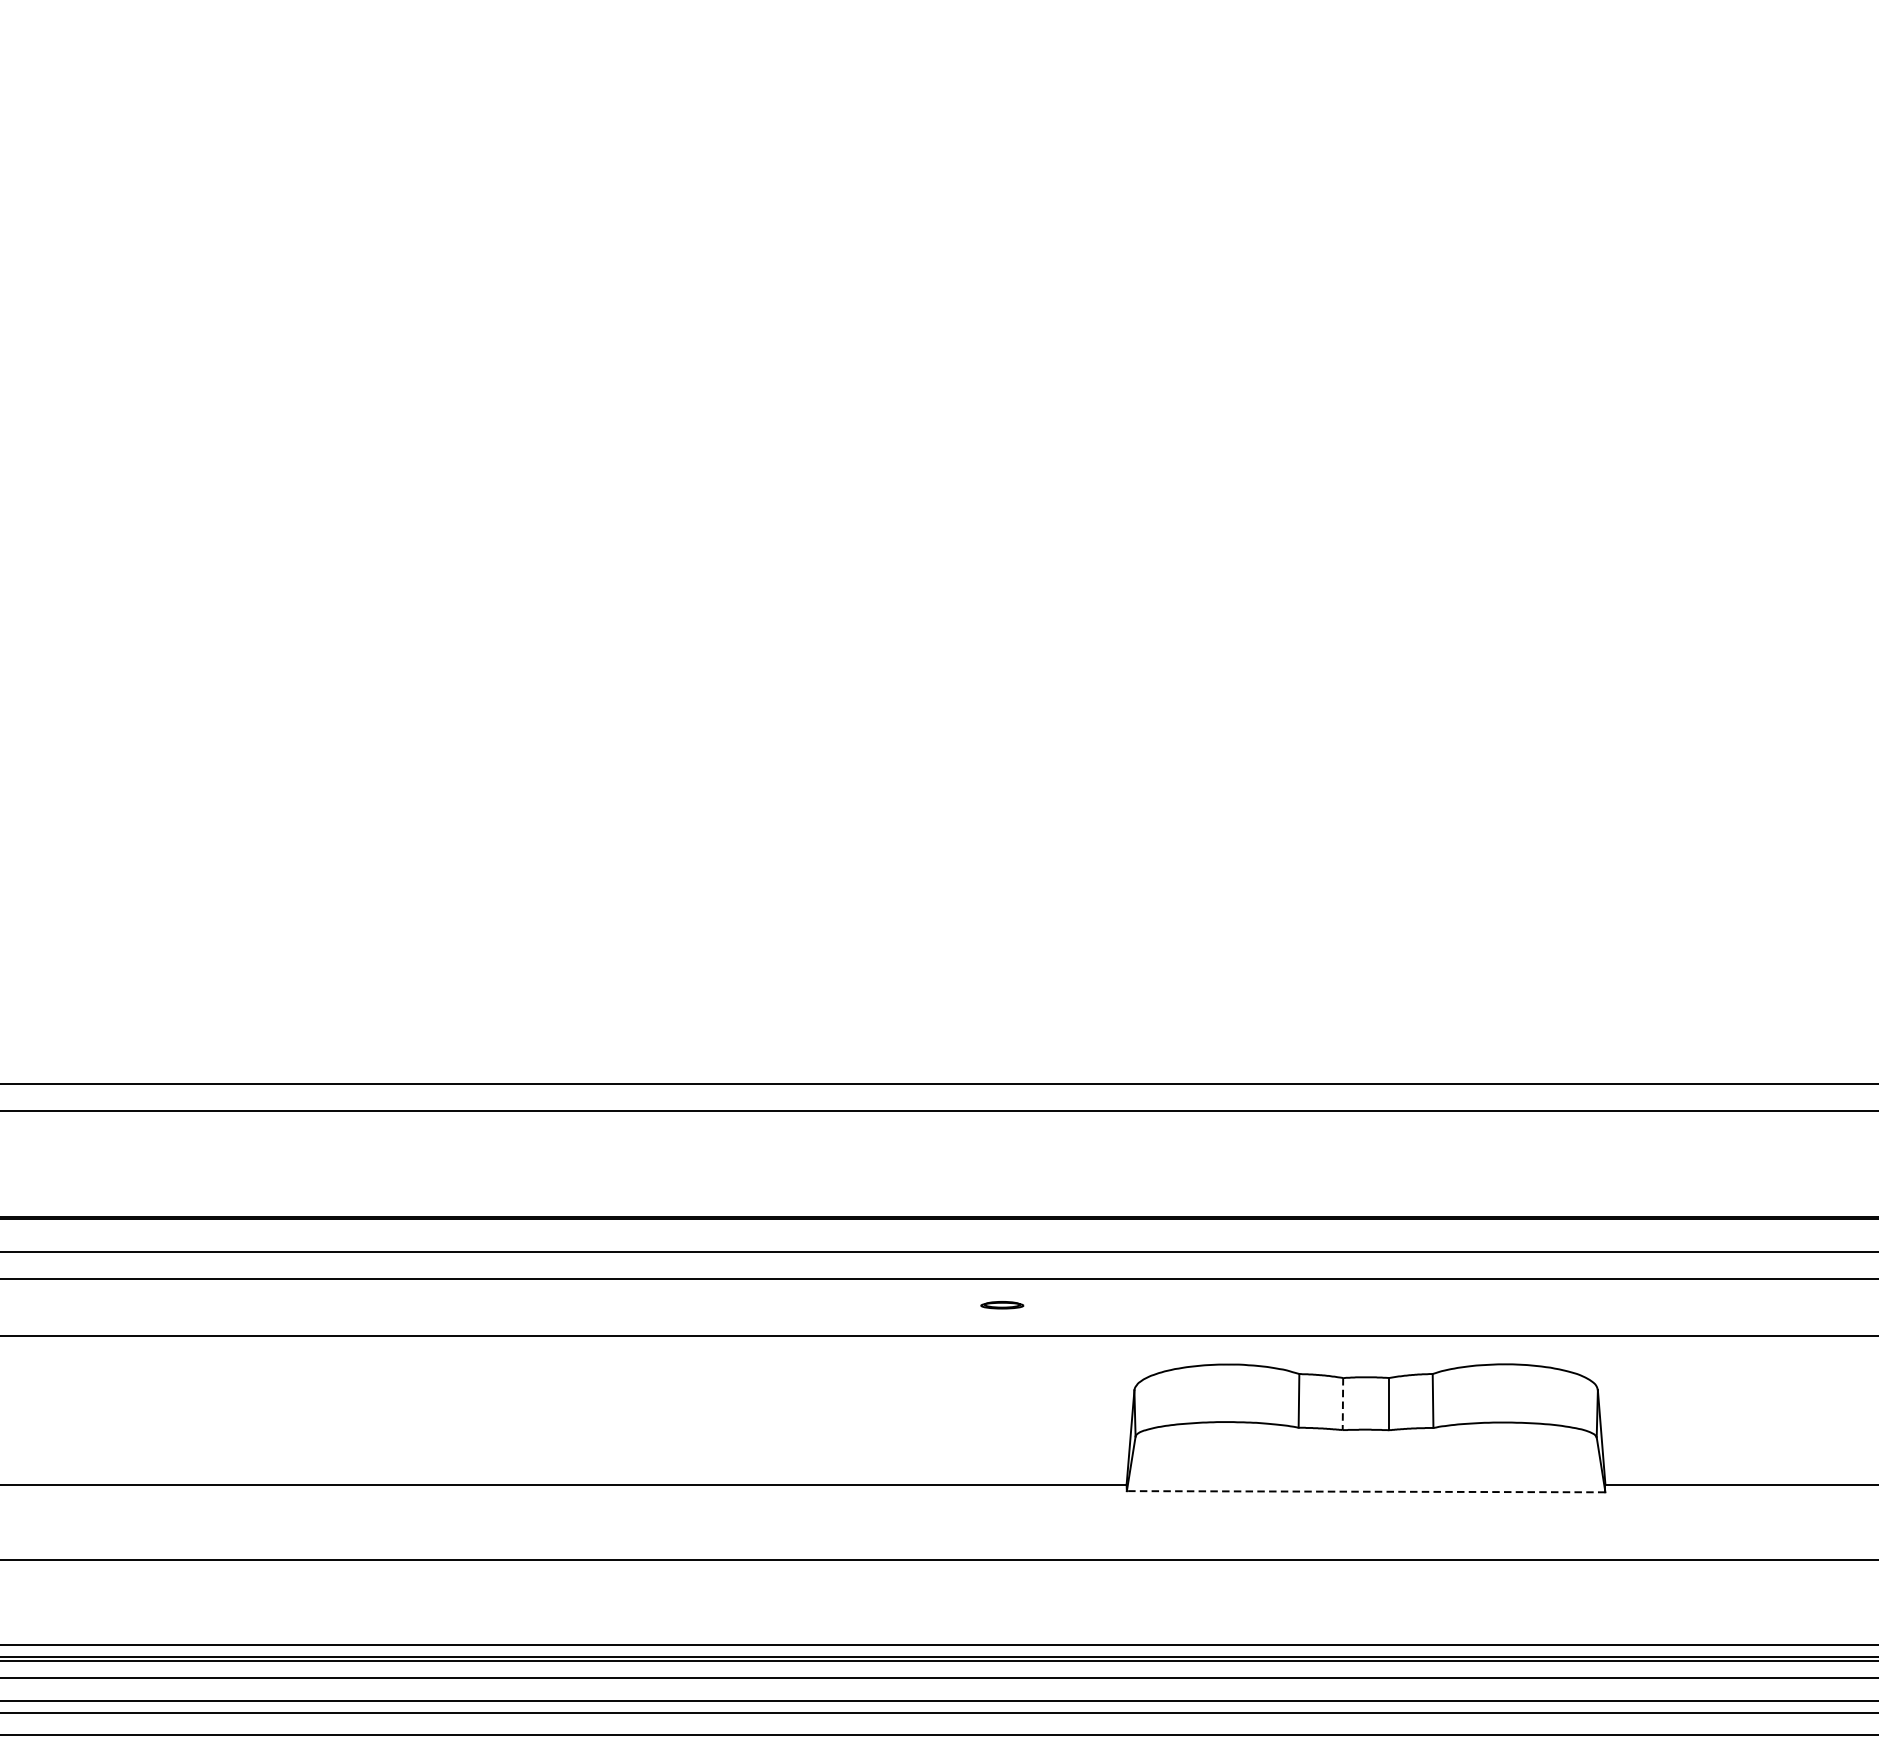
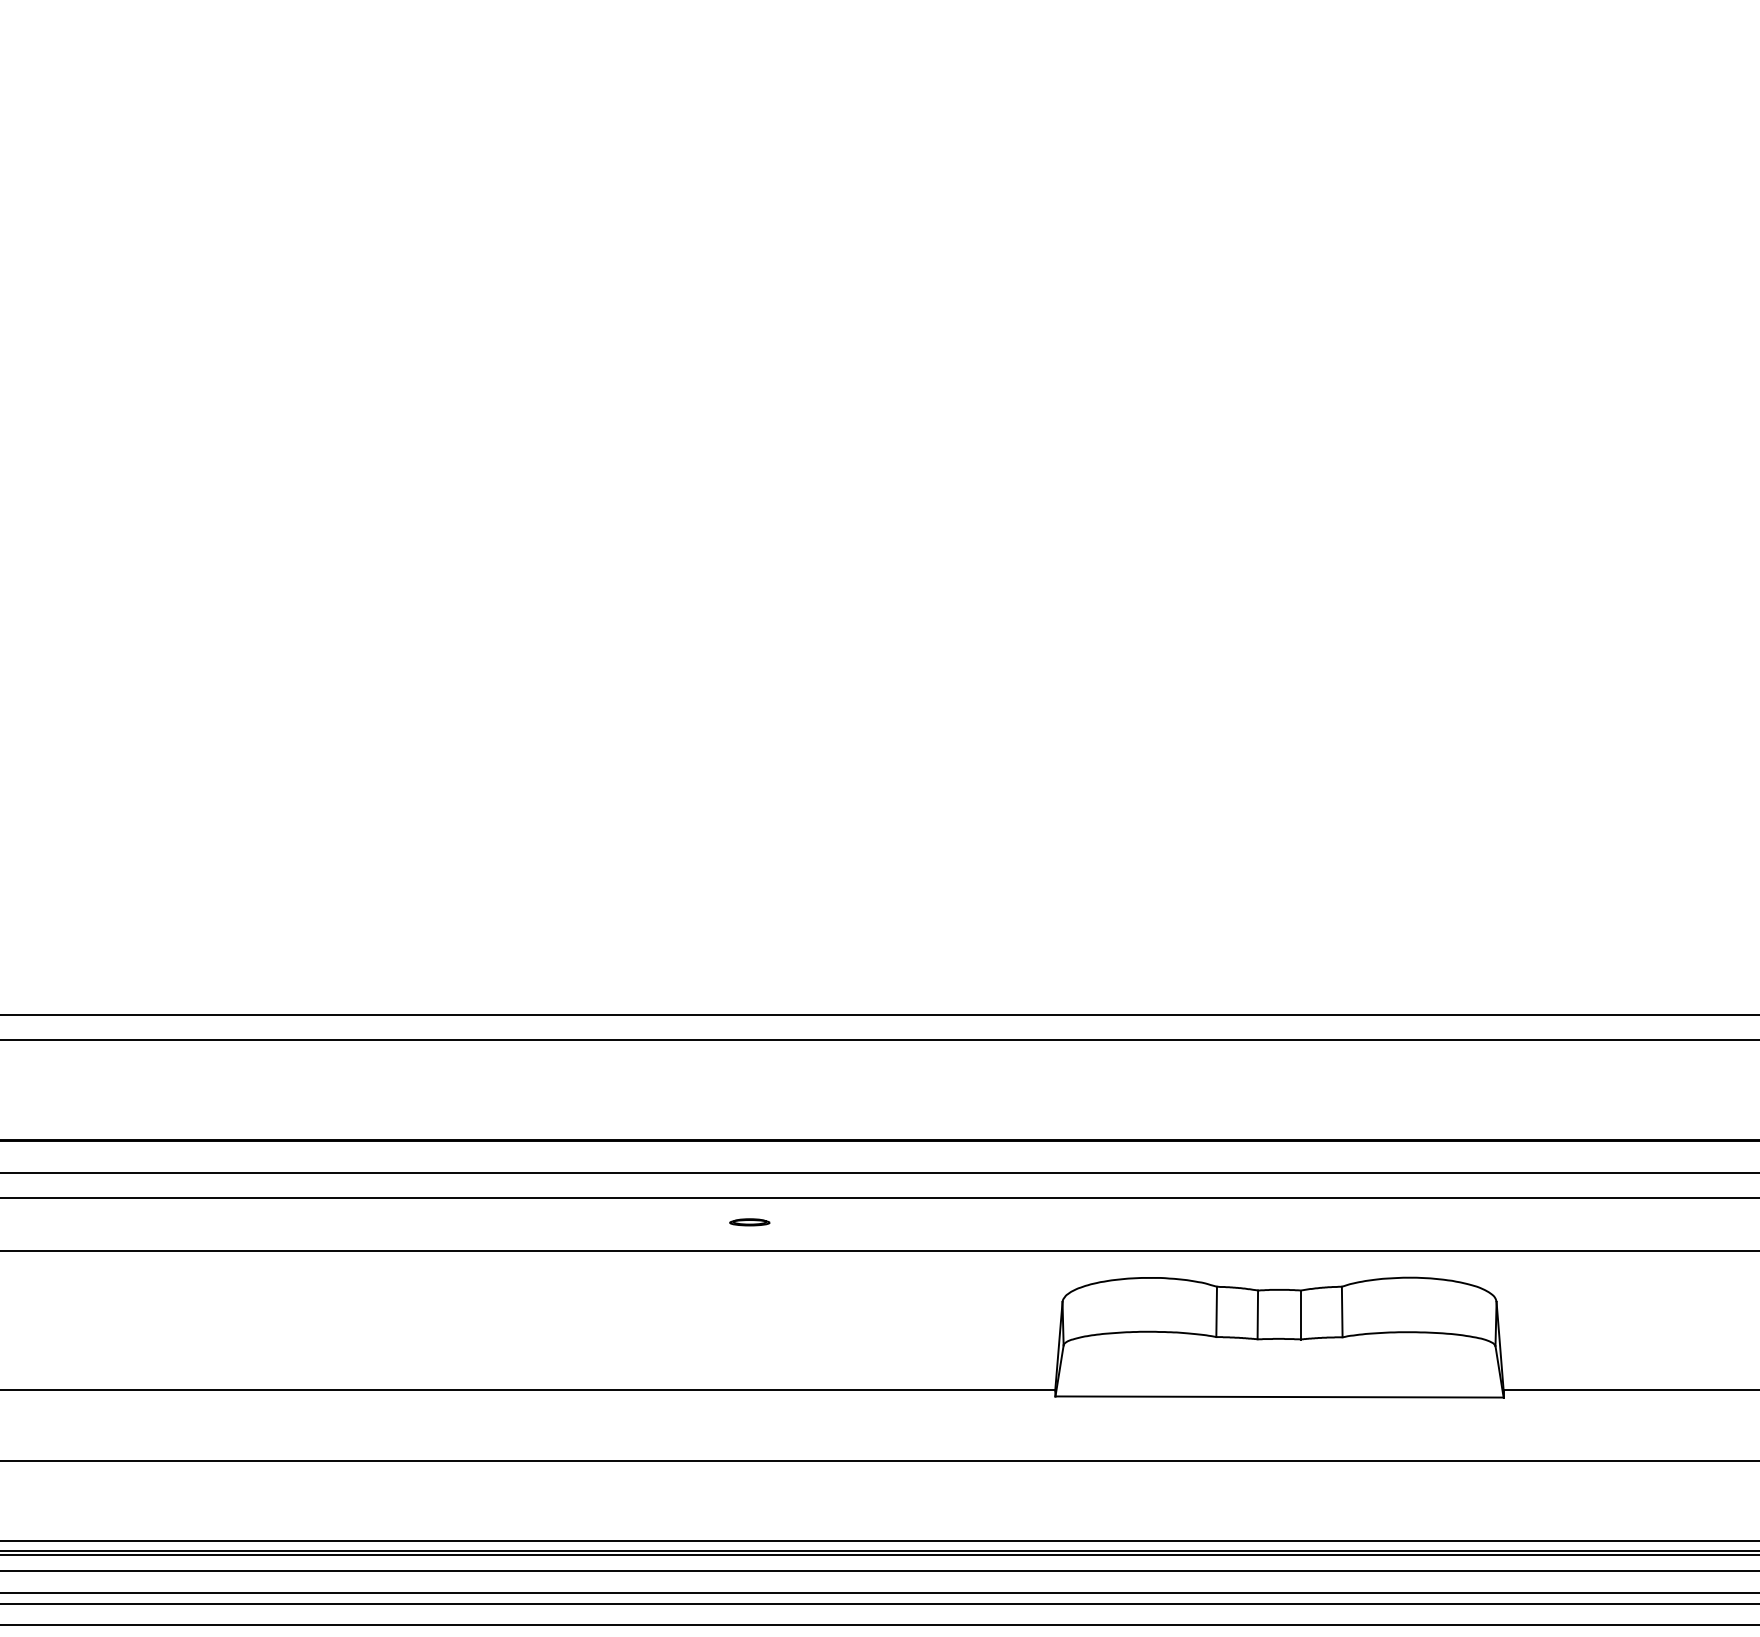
part: (1001, 1305) -> (749, 1222), moved
line: (1342, 1404) -> (1257, 1315), dashed -> solid
line: (1366, 1491) -> (1279, 1396), dashed -> solid

